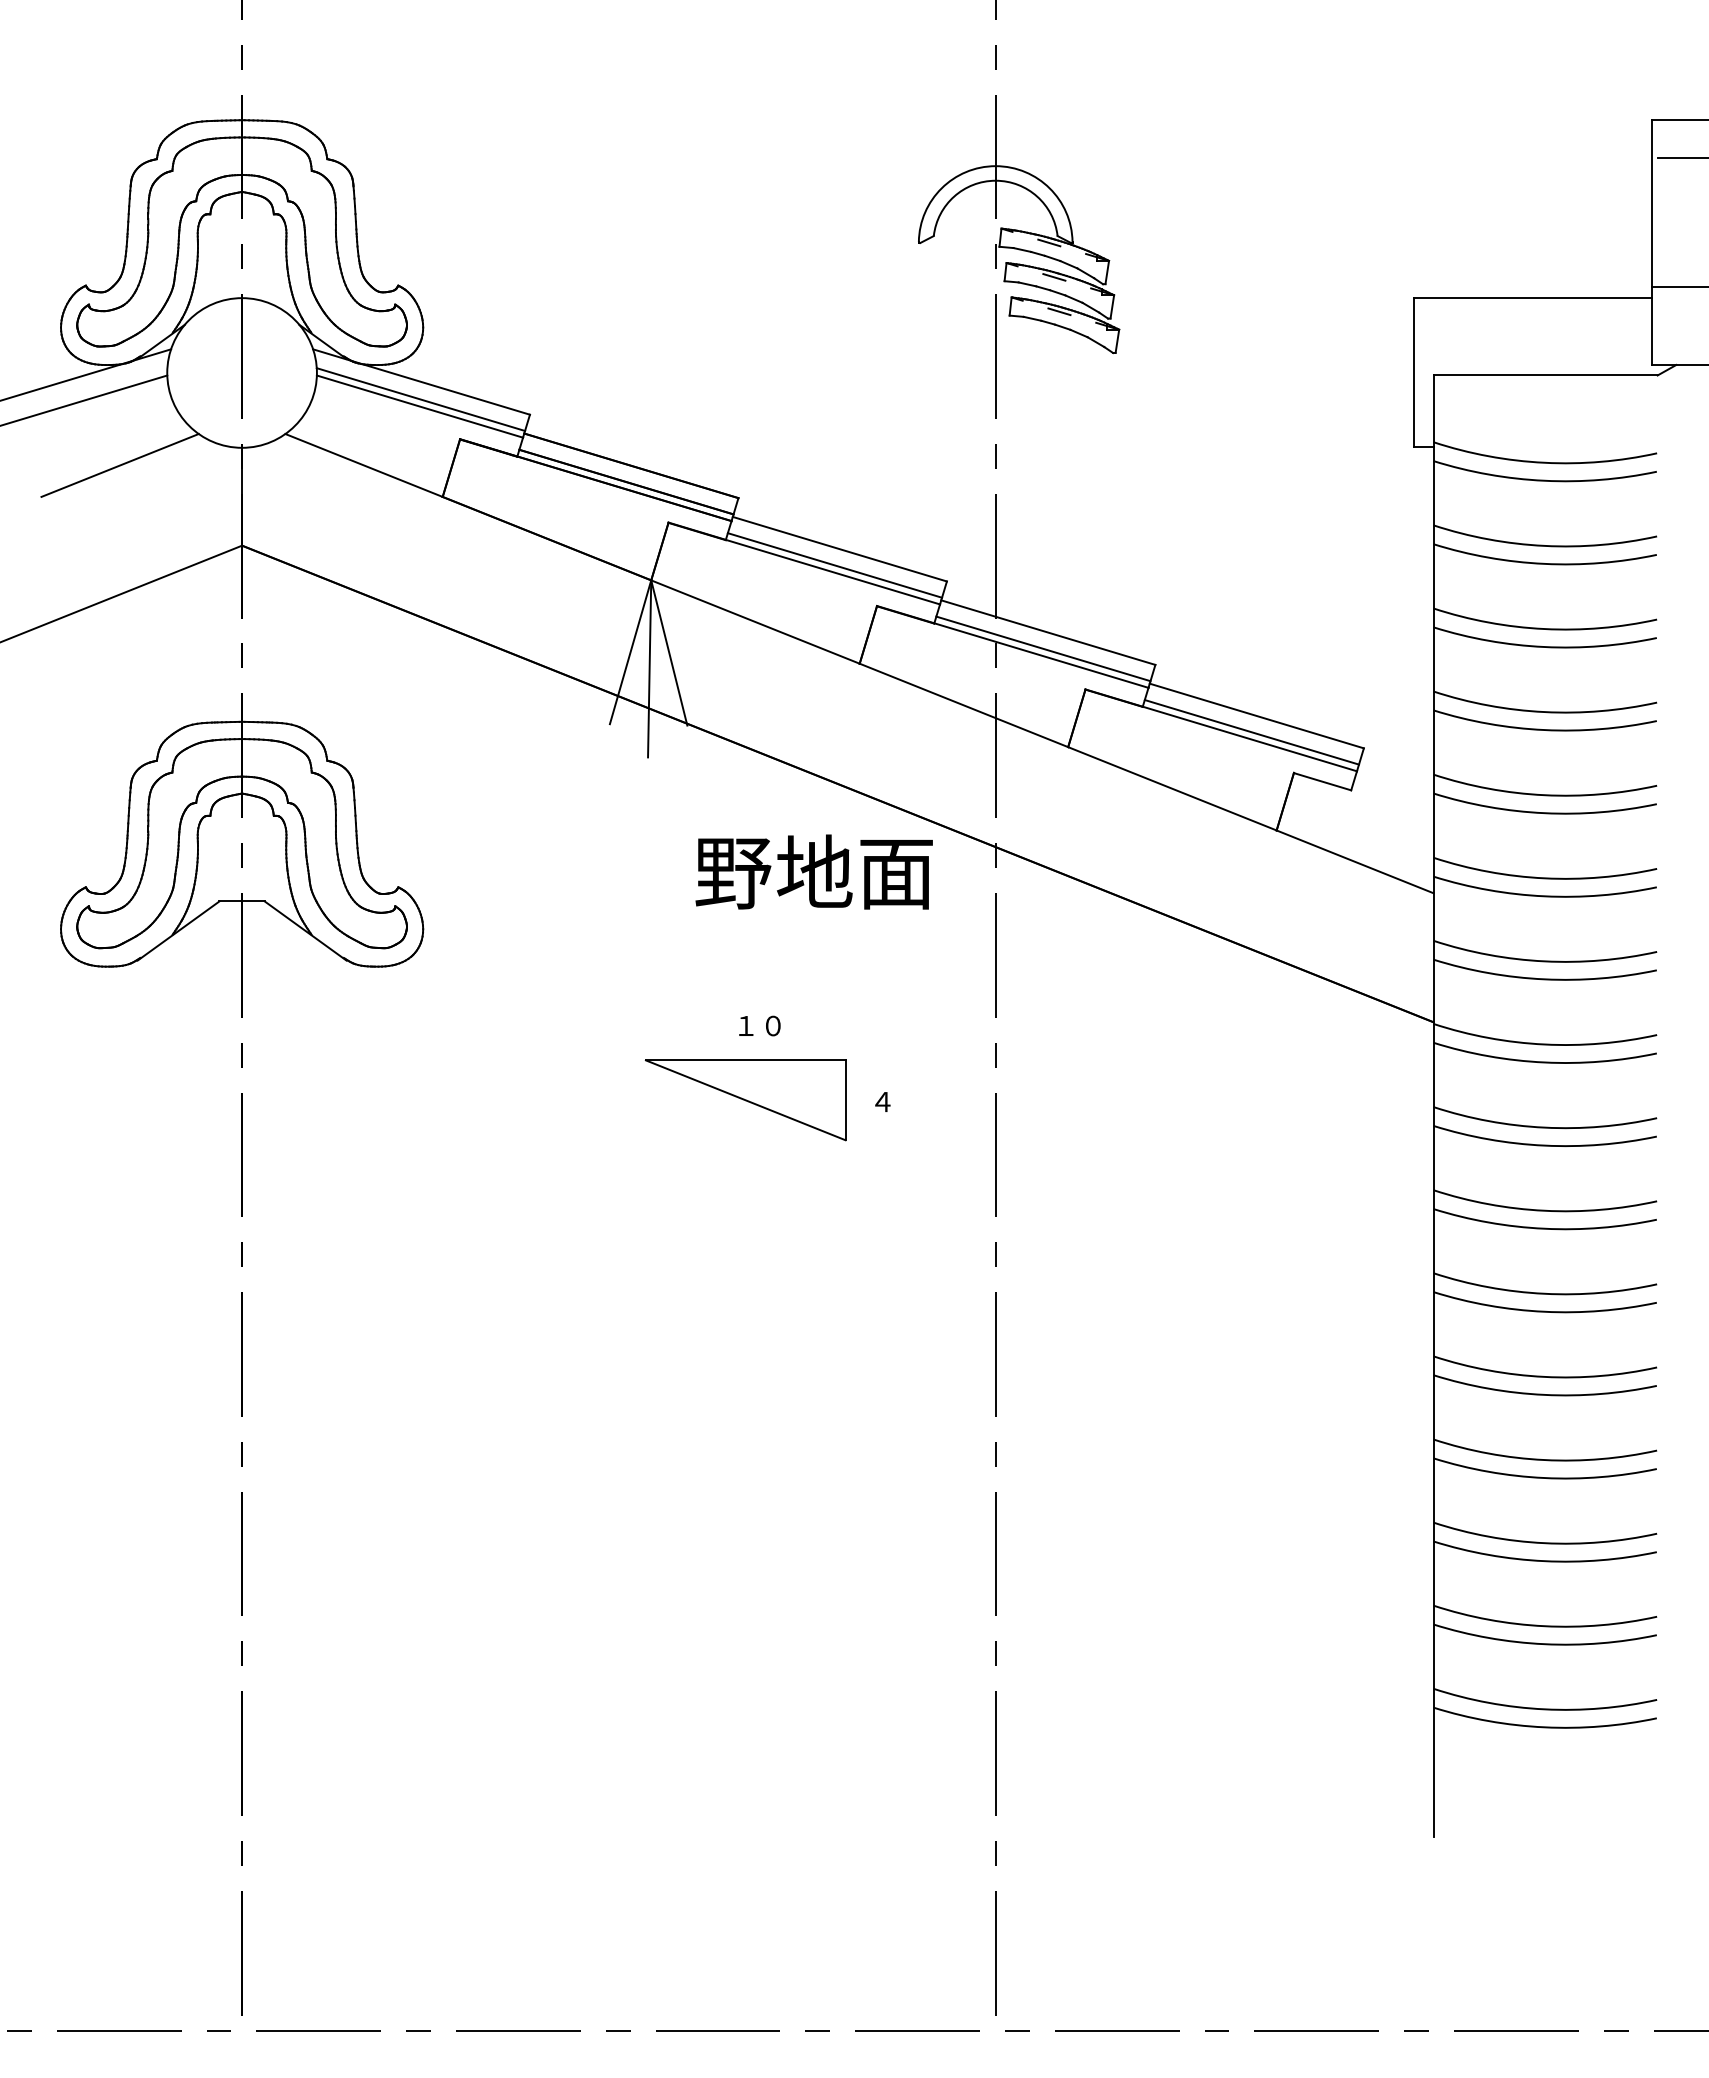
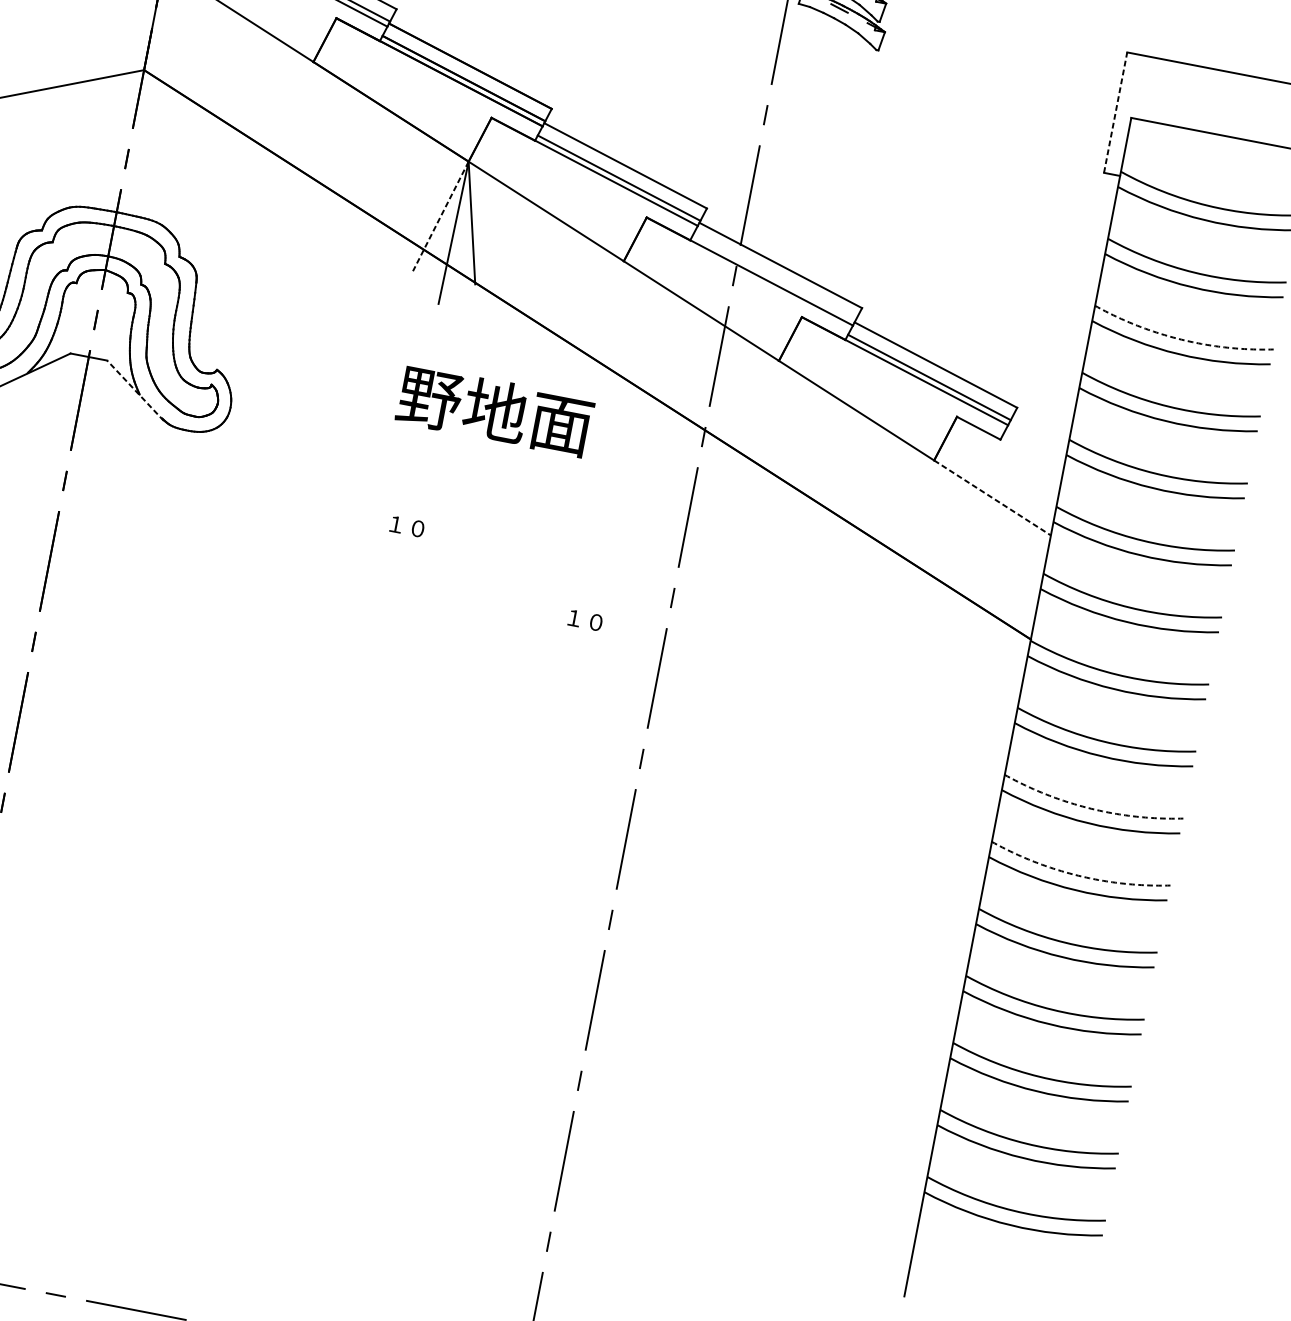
line: (1413, 372) -> (1115, 112), solid -> dashed
arc: (1544, 629) -> (1181, 340), solid -> dashed
line: (1043, 648) -> (774, 277), removed
line: (630, 652) -> (440, 216), solid -> dashed
line: (1355, 862) -> (992, 498), solid -> dashed
text: (813, 871) -> (494, 410), moved
line: (305, 930) -> (135, 390), solid -> dashed
text: (759, 1025) -> (407, 526), moved
part: (745, 1100) -> (463, 595), removed
text: (896, 1101) -> (585, 619), ４ -> １０
arc: (1544, 1210) -> (1091, 808), solid -> dashed
arc: (1544, 1293) -> (1078, 875), solid -> dashed

